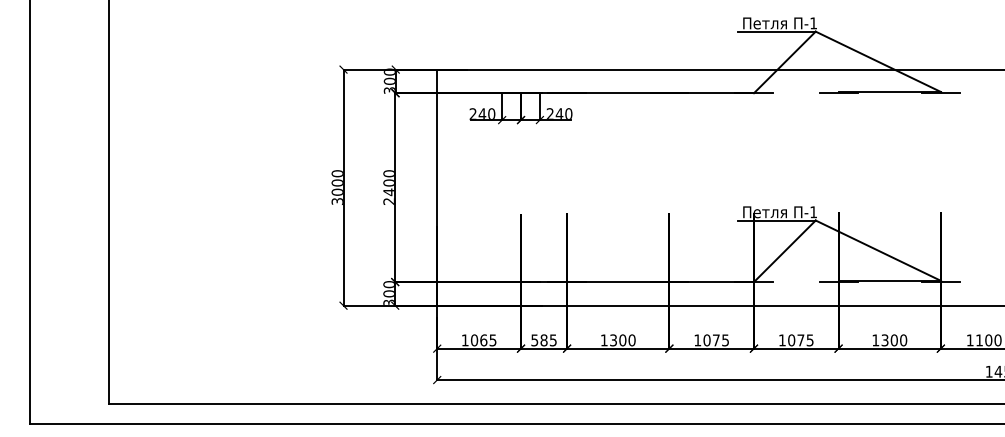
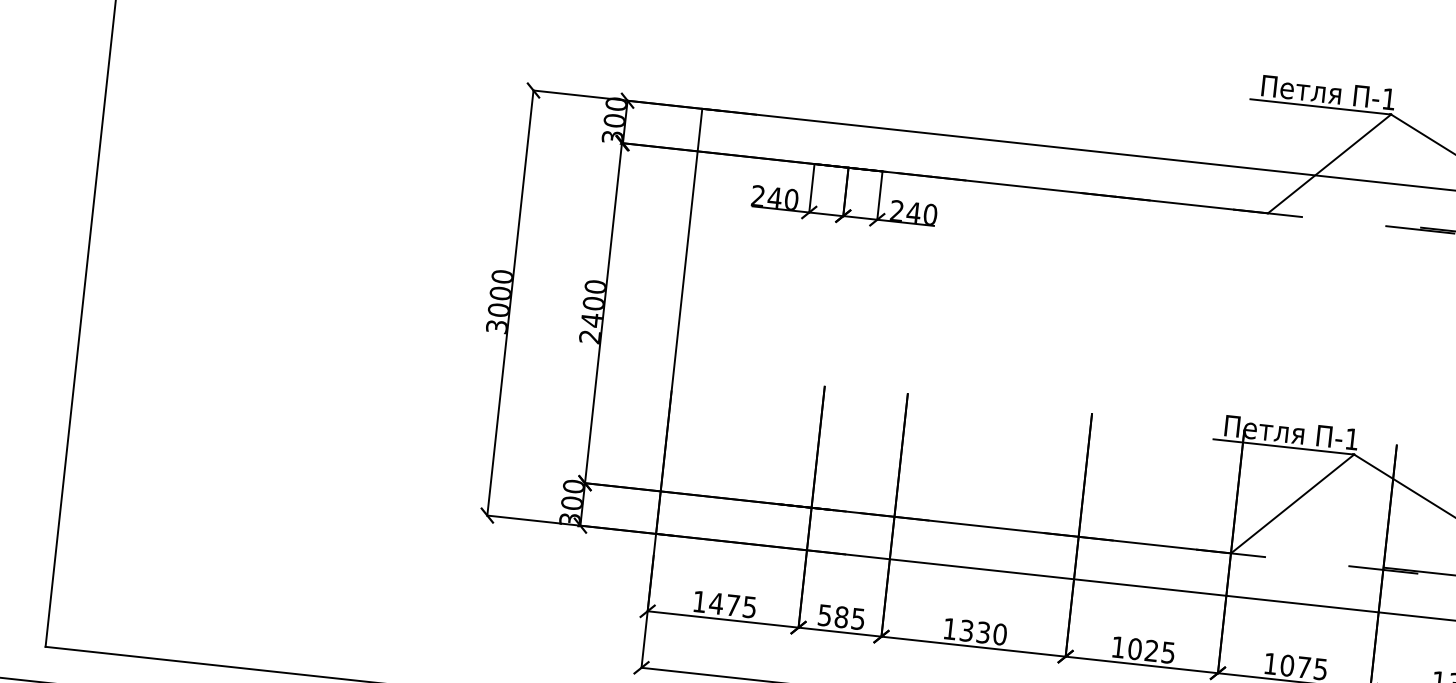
text: (478, 340) -> (723, 604), 1065 -> 1475
text: (622, 340) -> (982, 632), 1300 -> 1330
text: (715, 340) -> (1150, 651), 1075 -> 1025

